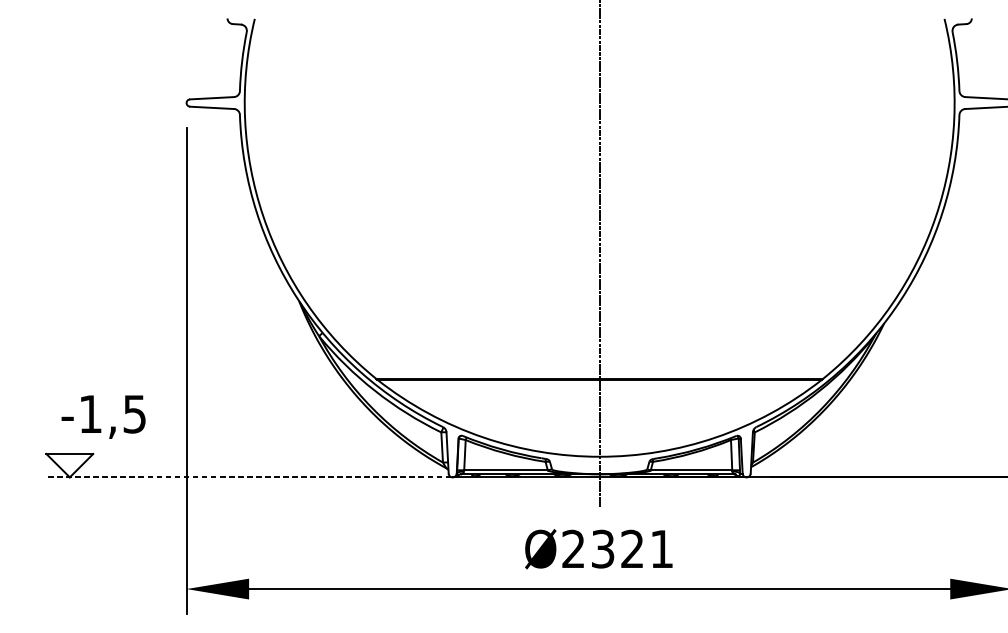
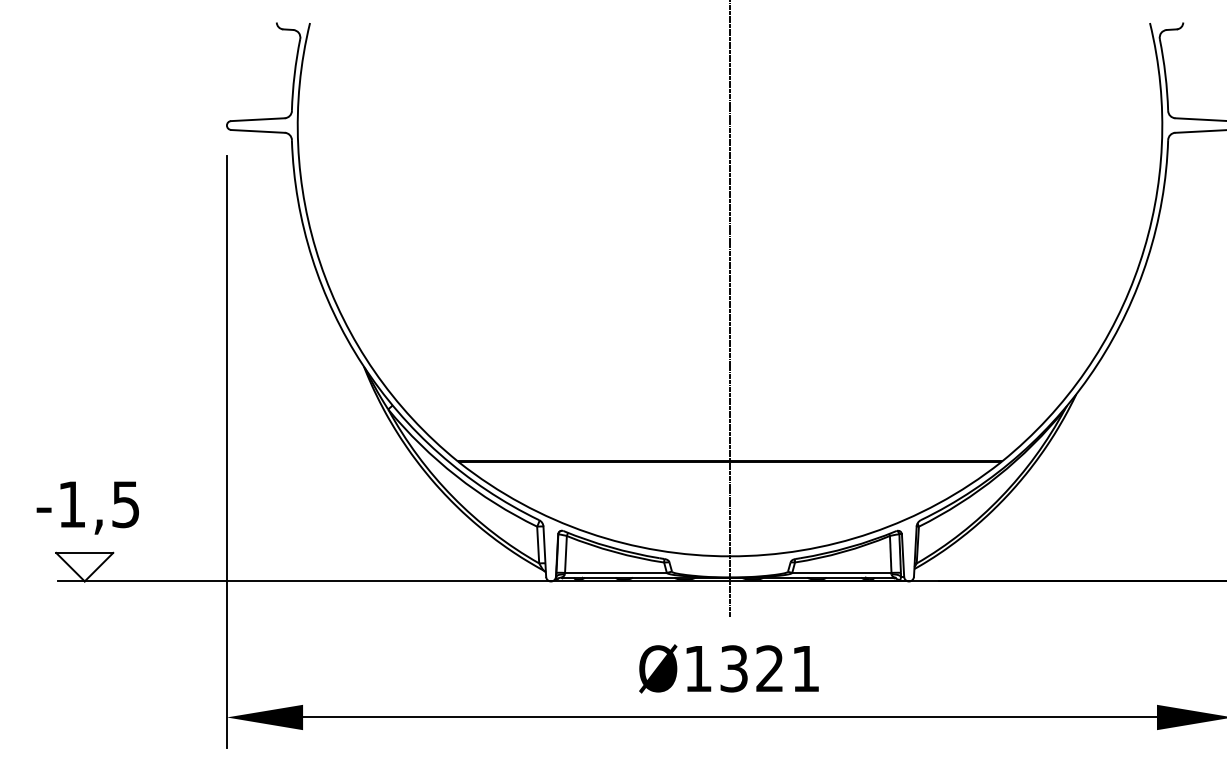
text: (103, 416) -> (87, 507), moved
line: (251, 477) -> (305, 581), dashed -> solid
text: (572, 548) -> (697, 668), Ø2321 -> Ø1321

